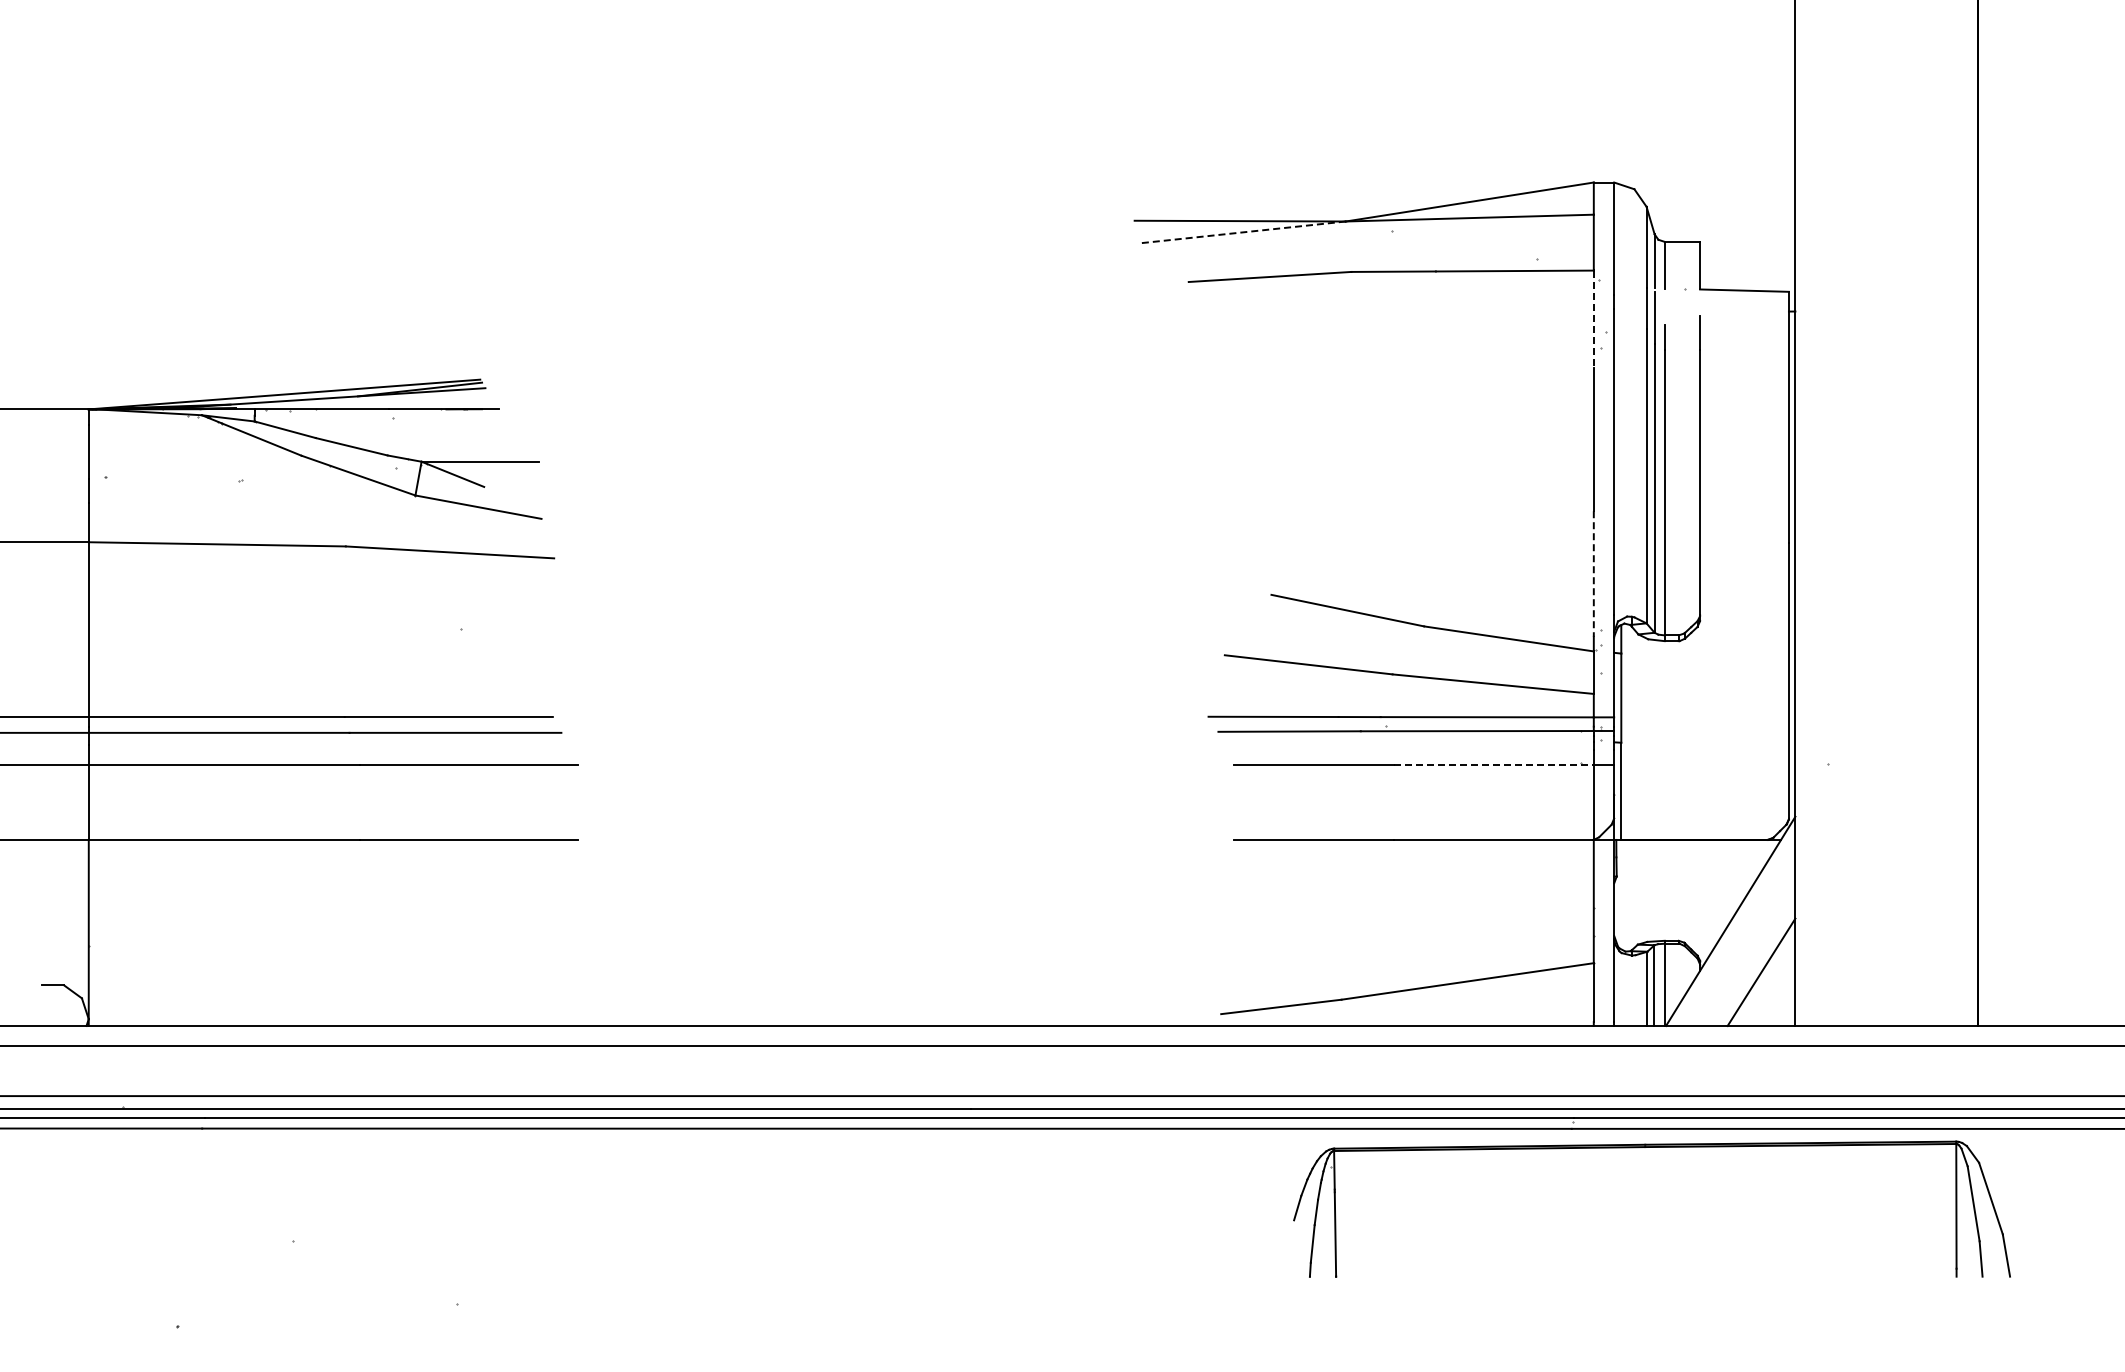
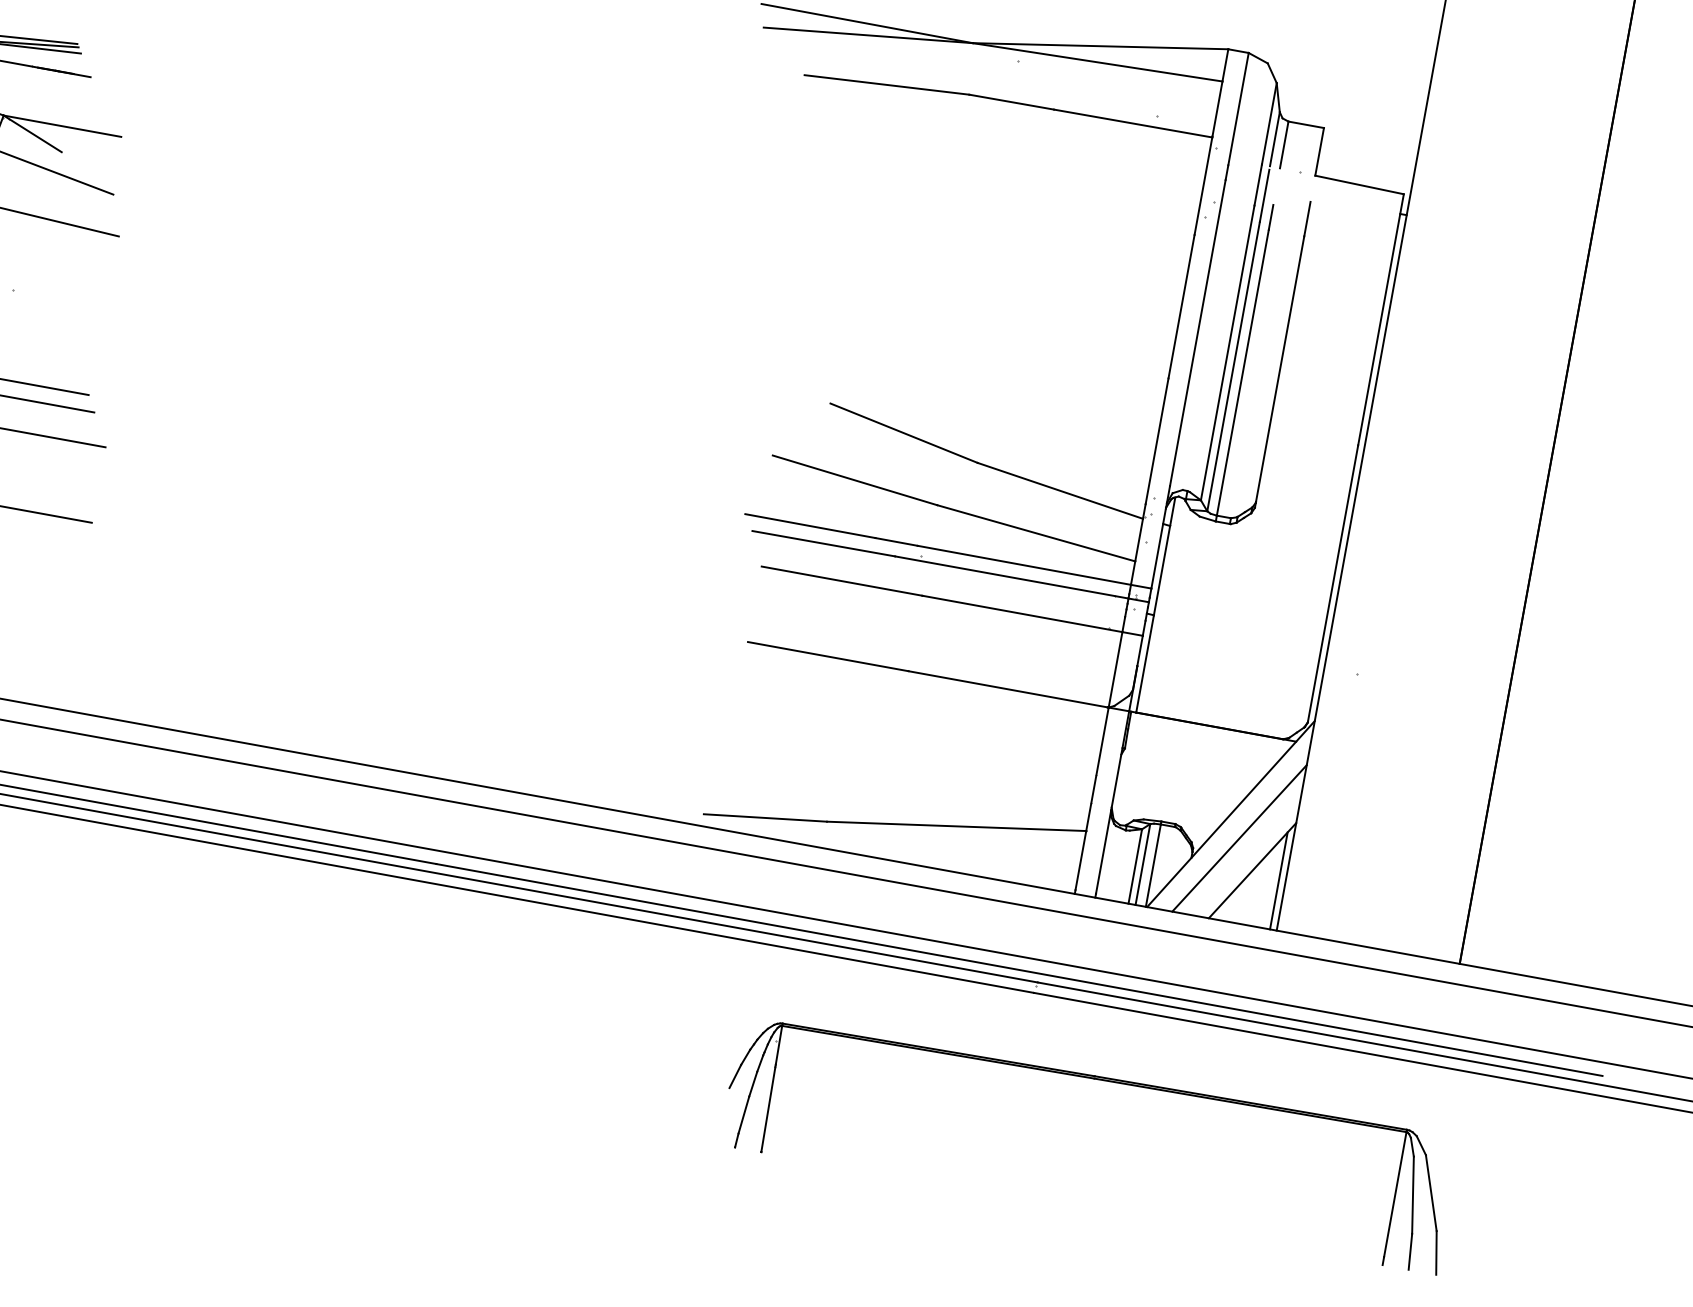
line: (1242, 232) -> (867, 35), dashed -> solid
line: (1593, 319) -> (1203, 186), dashed -> solid
line: (1593, 574) -> (1156, 441), dashed -> solid
line: (1493, 764) -> (1021, 613), dashed -> solid
line: (1743, 943) -> (1239, 838), added
line: (1788, 977) -> (1278, 880), added
part: (1651, 1147) -> (1100, 1080), moved

